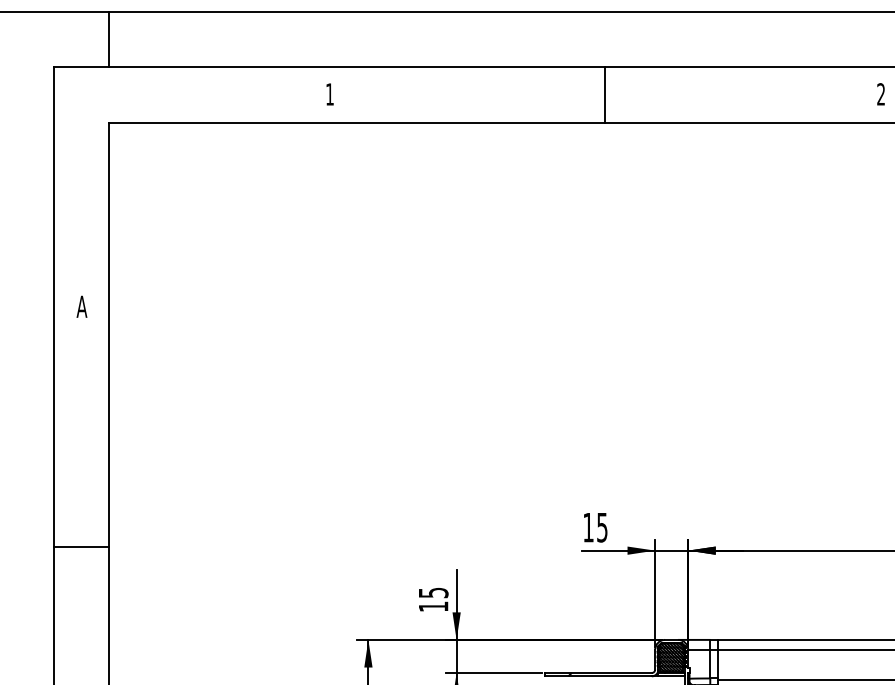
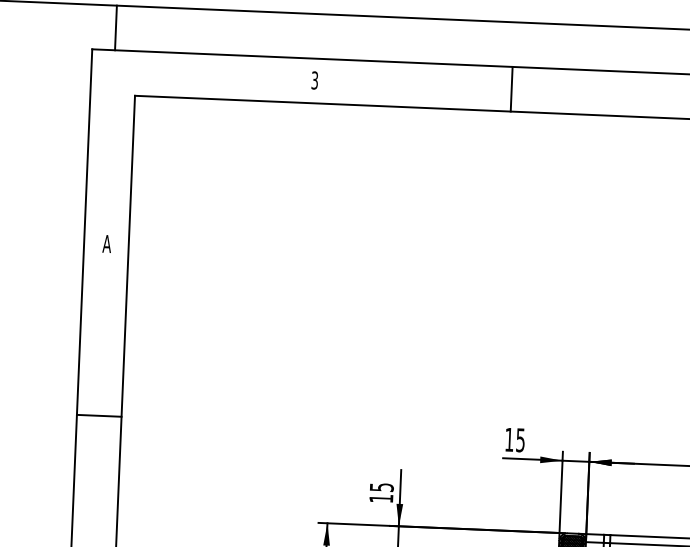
line: (108, 39) -> (115, 27), moved
text: (329, 94) -> (314, 80), 1 -> 3
line: (605, 94) -> (511, 88), moved
line: (80, 547) -> (98, 416), moved

